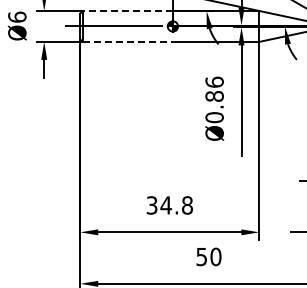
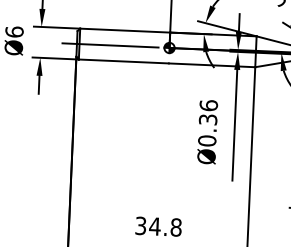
line: (127, 11) -> (124, 31), dashed -> solid
line: (128, 41) -> (124, 61), dashed -> solid
text: (214, 96) -> (208, 119), Ø0.86 -> Ø0.36

